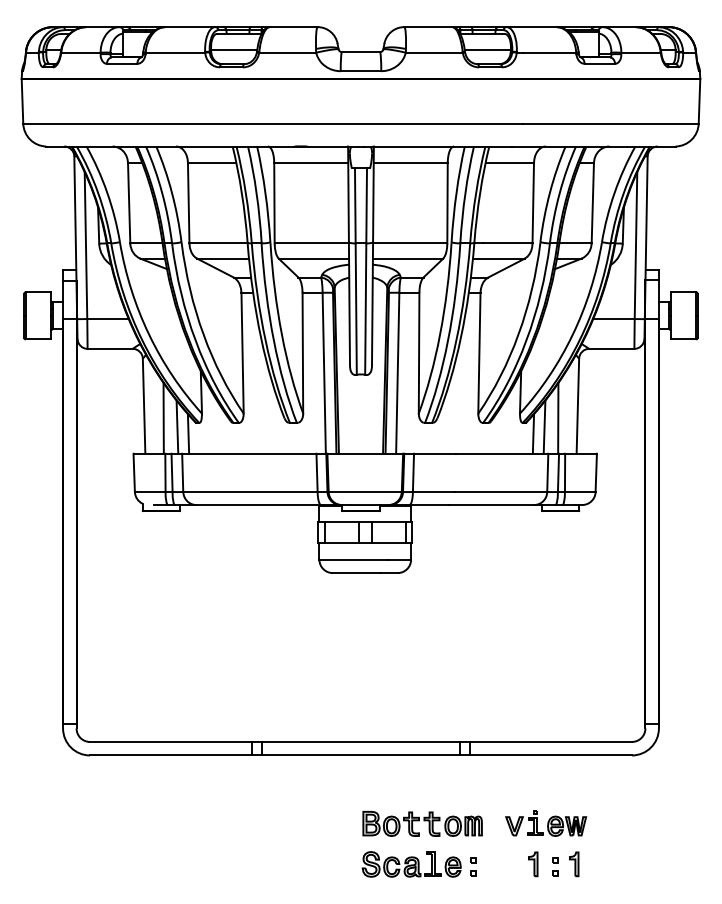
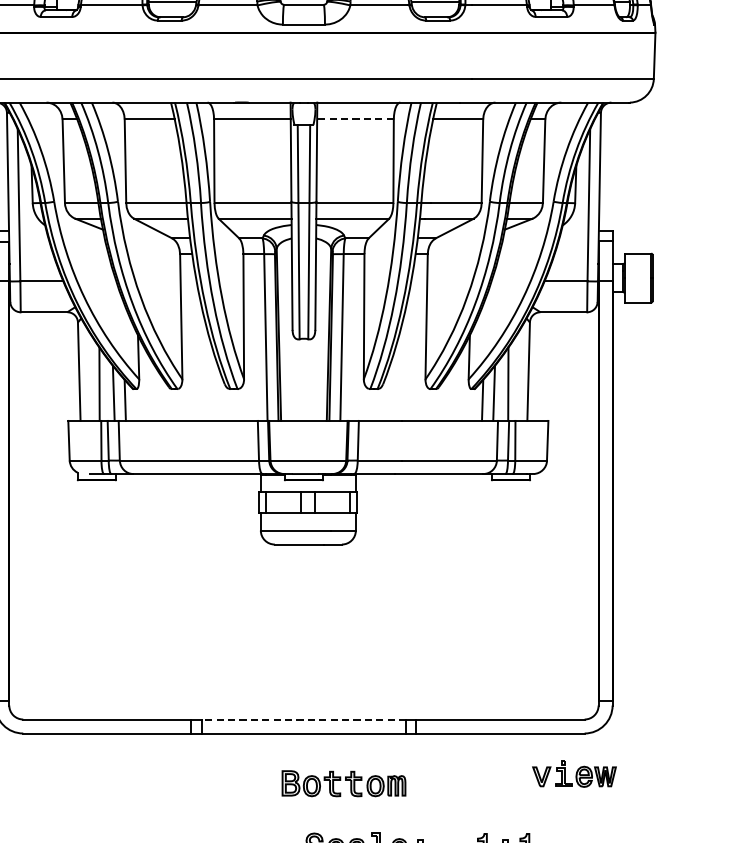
line: (410, 162) -> (355, 119), solid -> dashed
line: (361, 741) -> (304, 719), solid -> dashed
part: (422, 823) -> (343, 783), moved
part: (546, 823) -> (574, 773), moved

